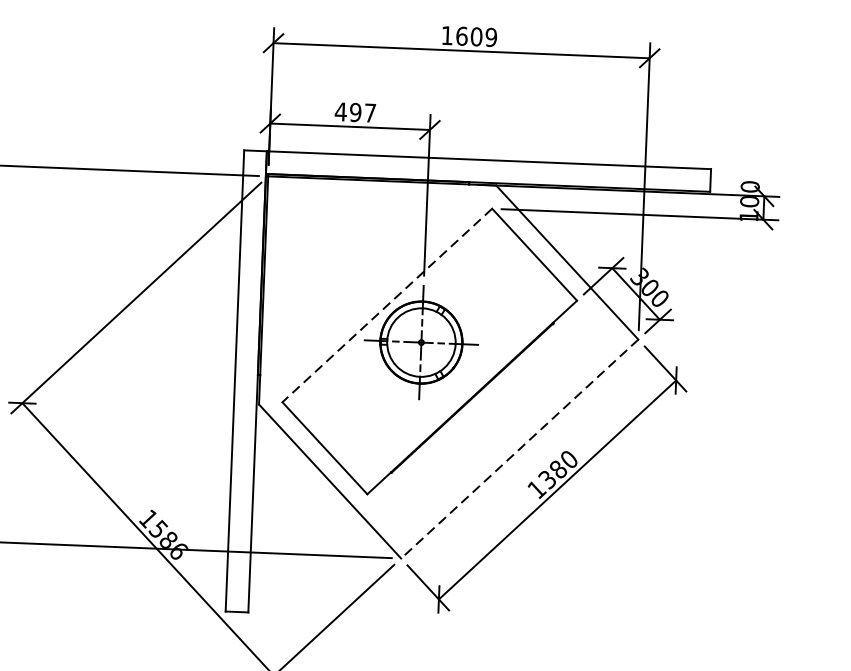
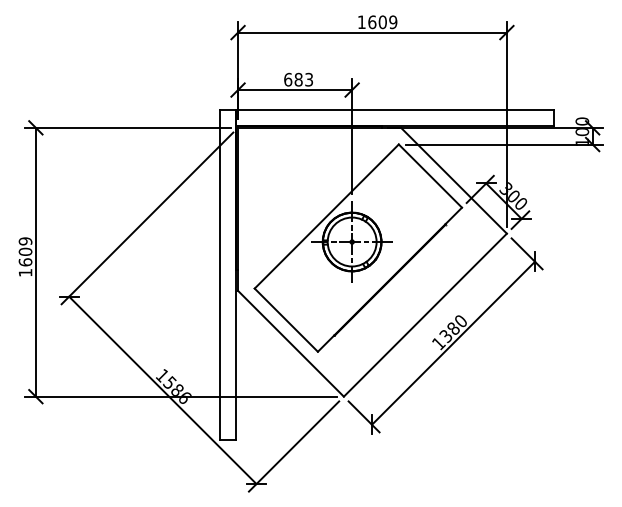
text: (355, 112) -> (298, 79), 497 -> 683
line: (386, 305) -> (326, 216), dashed -> solid
line: (519, 449) -> (425, 315), dashed -> solid

